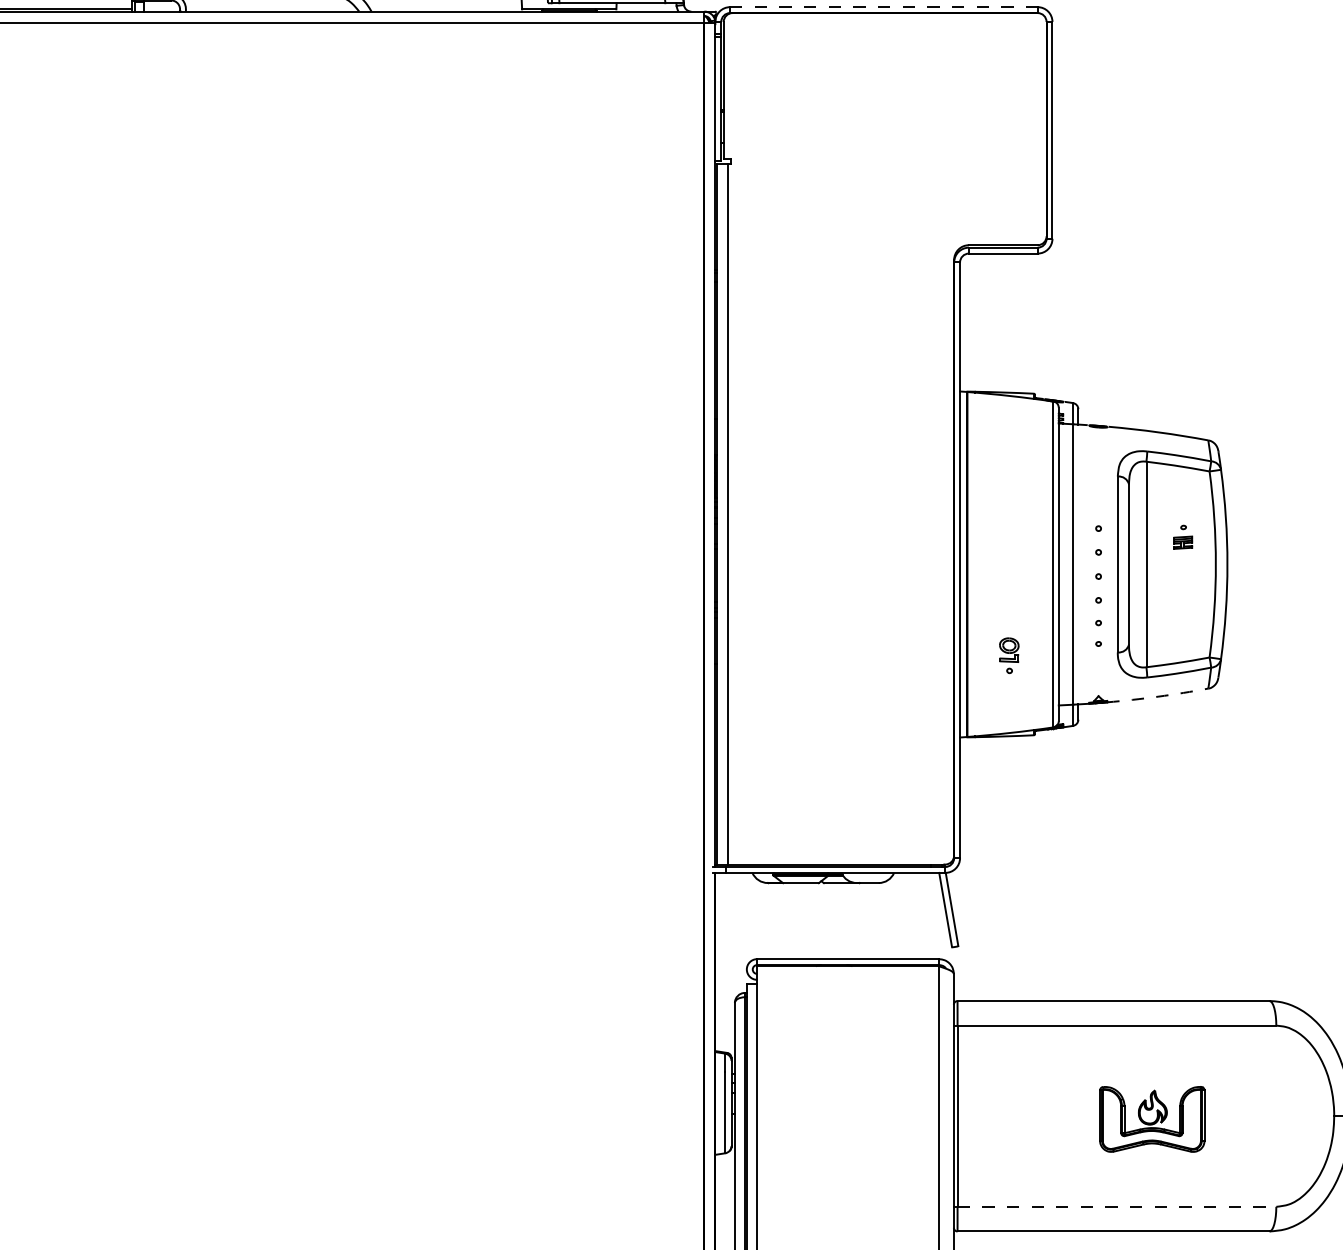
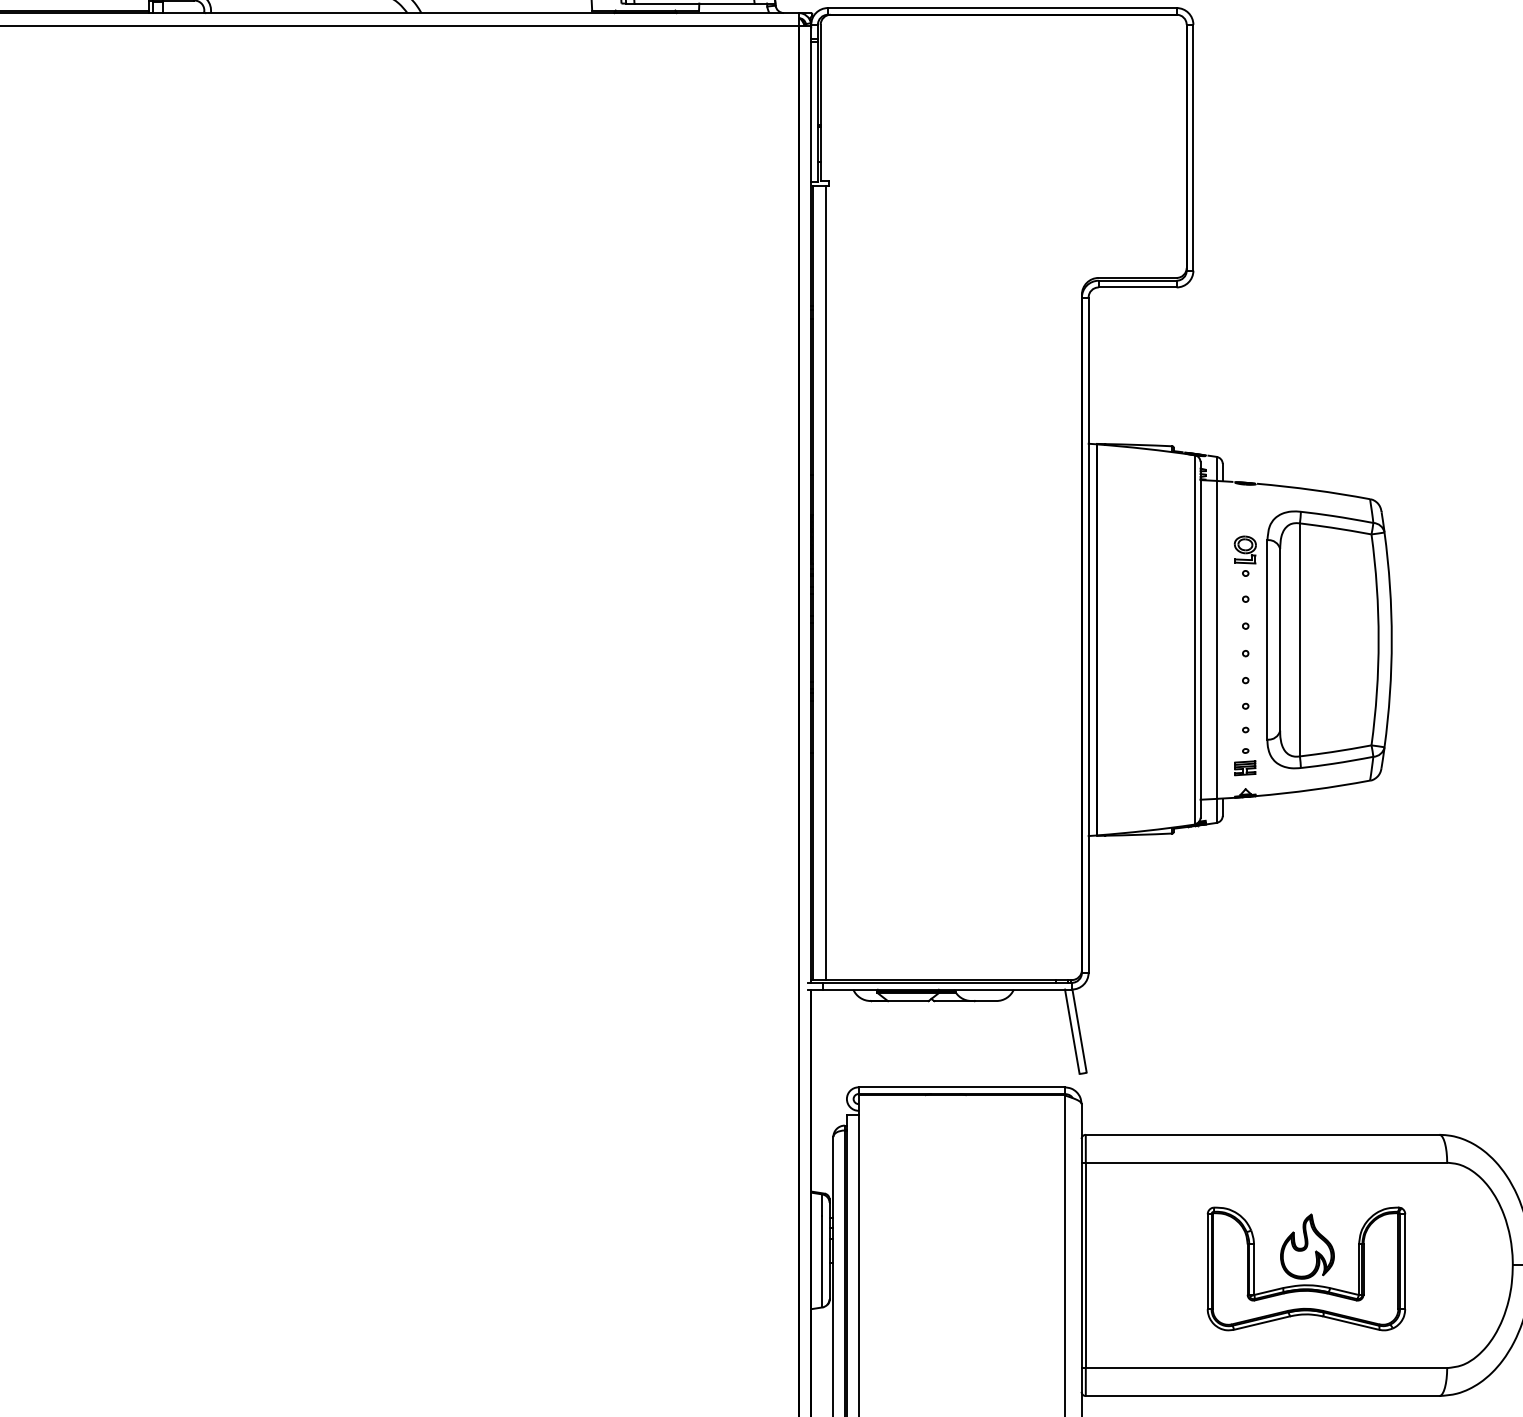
line: (883, 7) -> (1001, 8), dashed -> solid
part: (1183, 536) -> (1245, 761), moved
part: (1009, 655) -> (1245, 556), moved
arc: (1157, 696) -> (1312, 789), dashed -> solid
part: (1152, 1119) -> (1306, 1269), size x1.67
line: (1117, 1206) -> (1267, 1367), dashed -> solid

